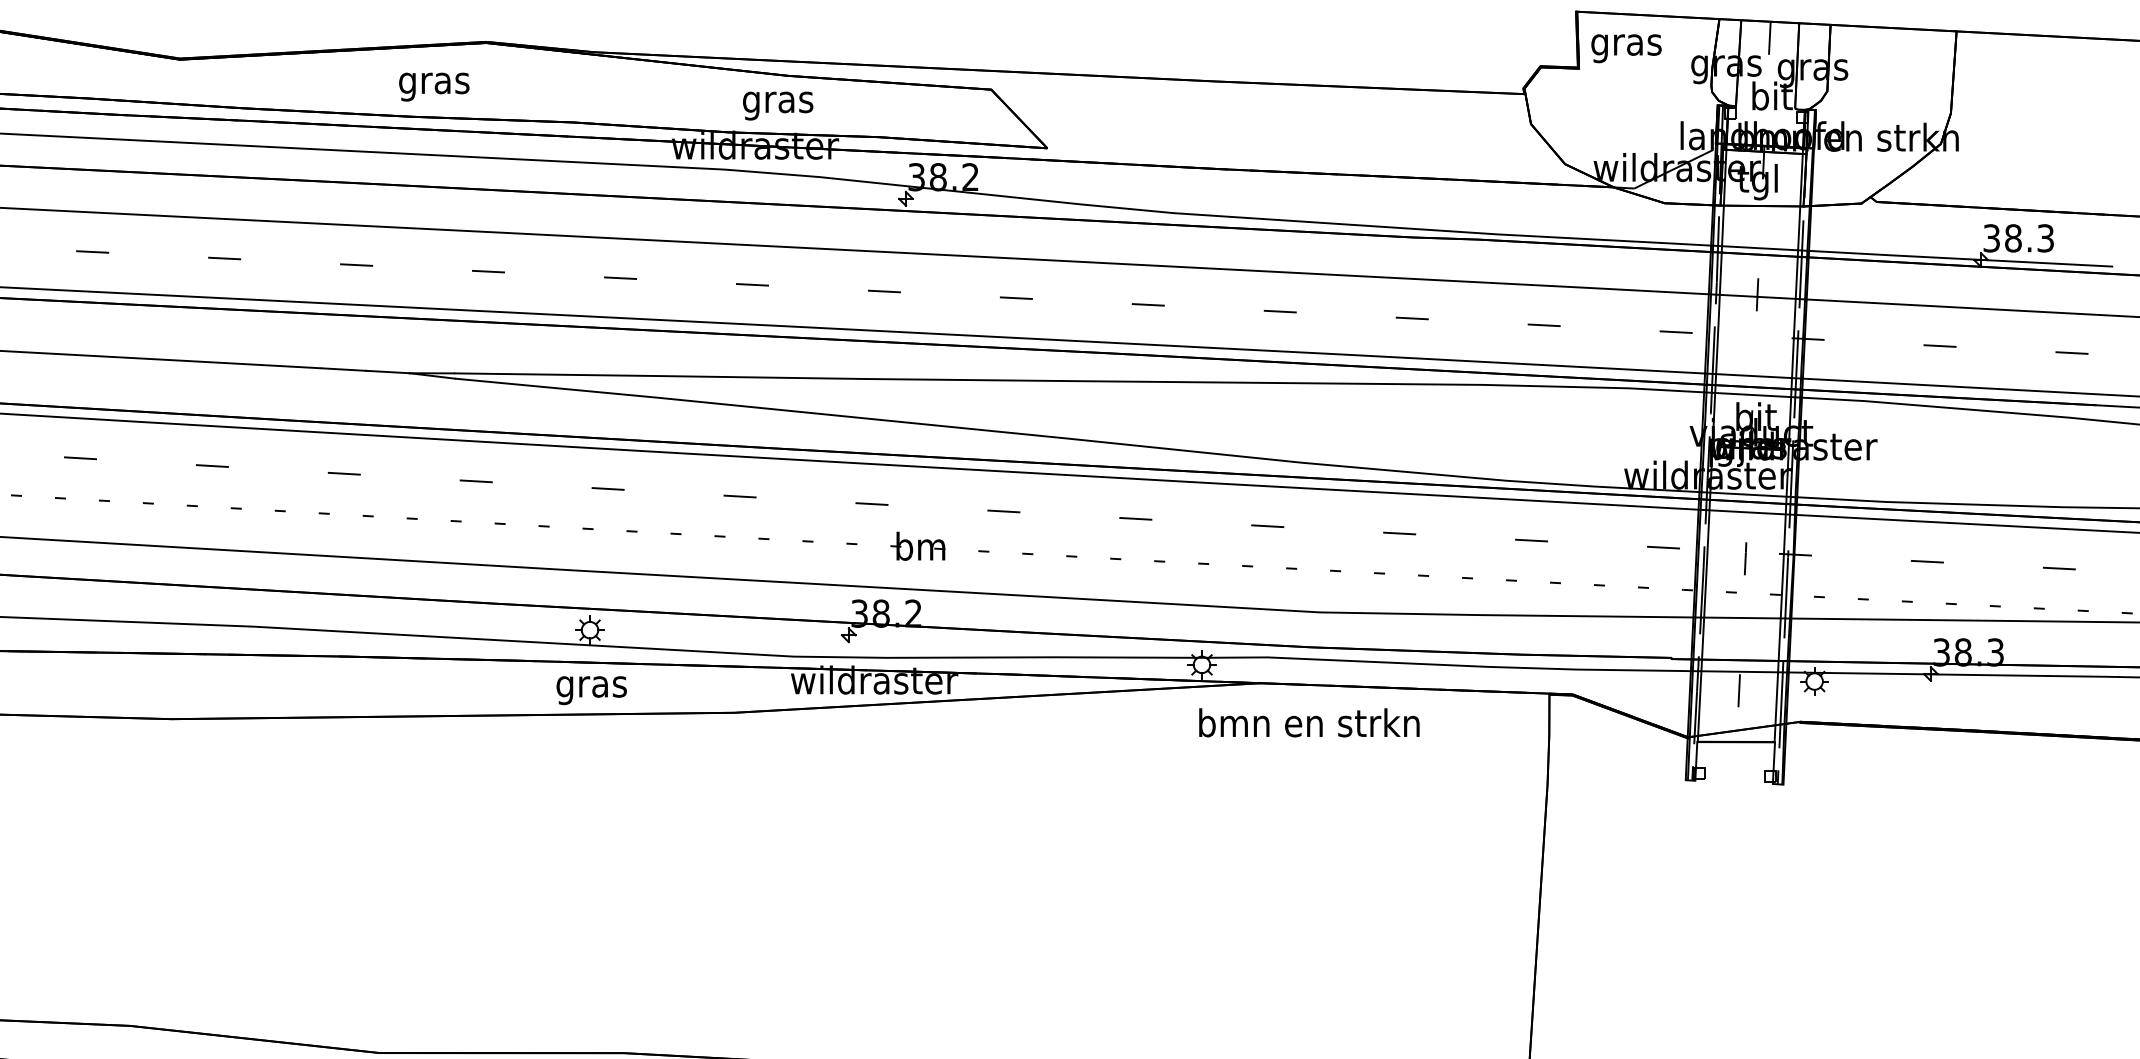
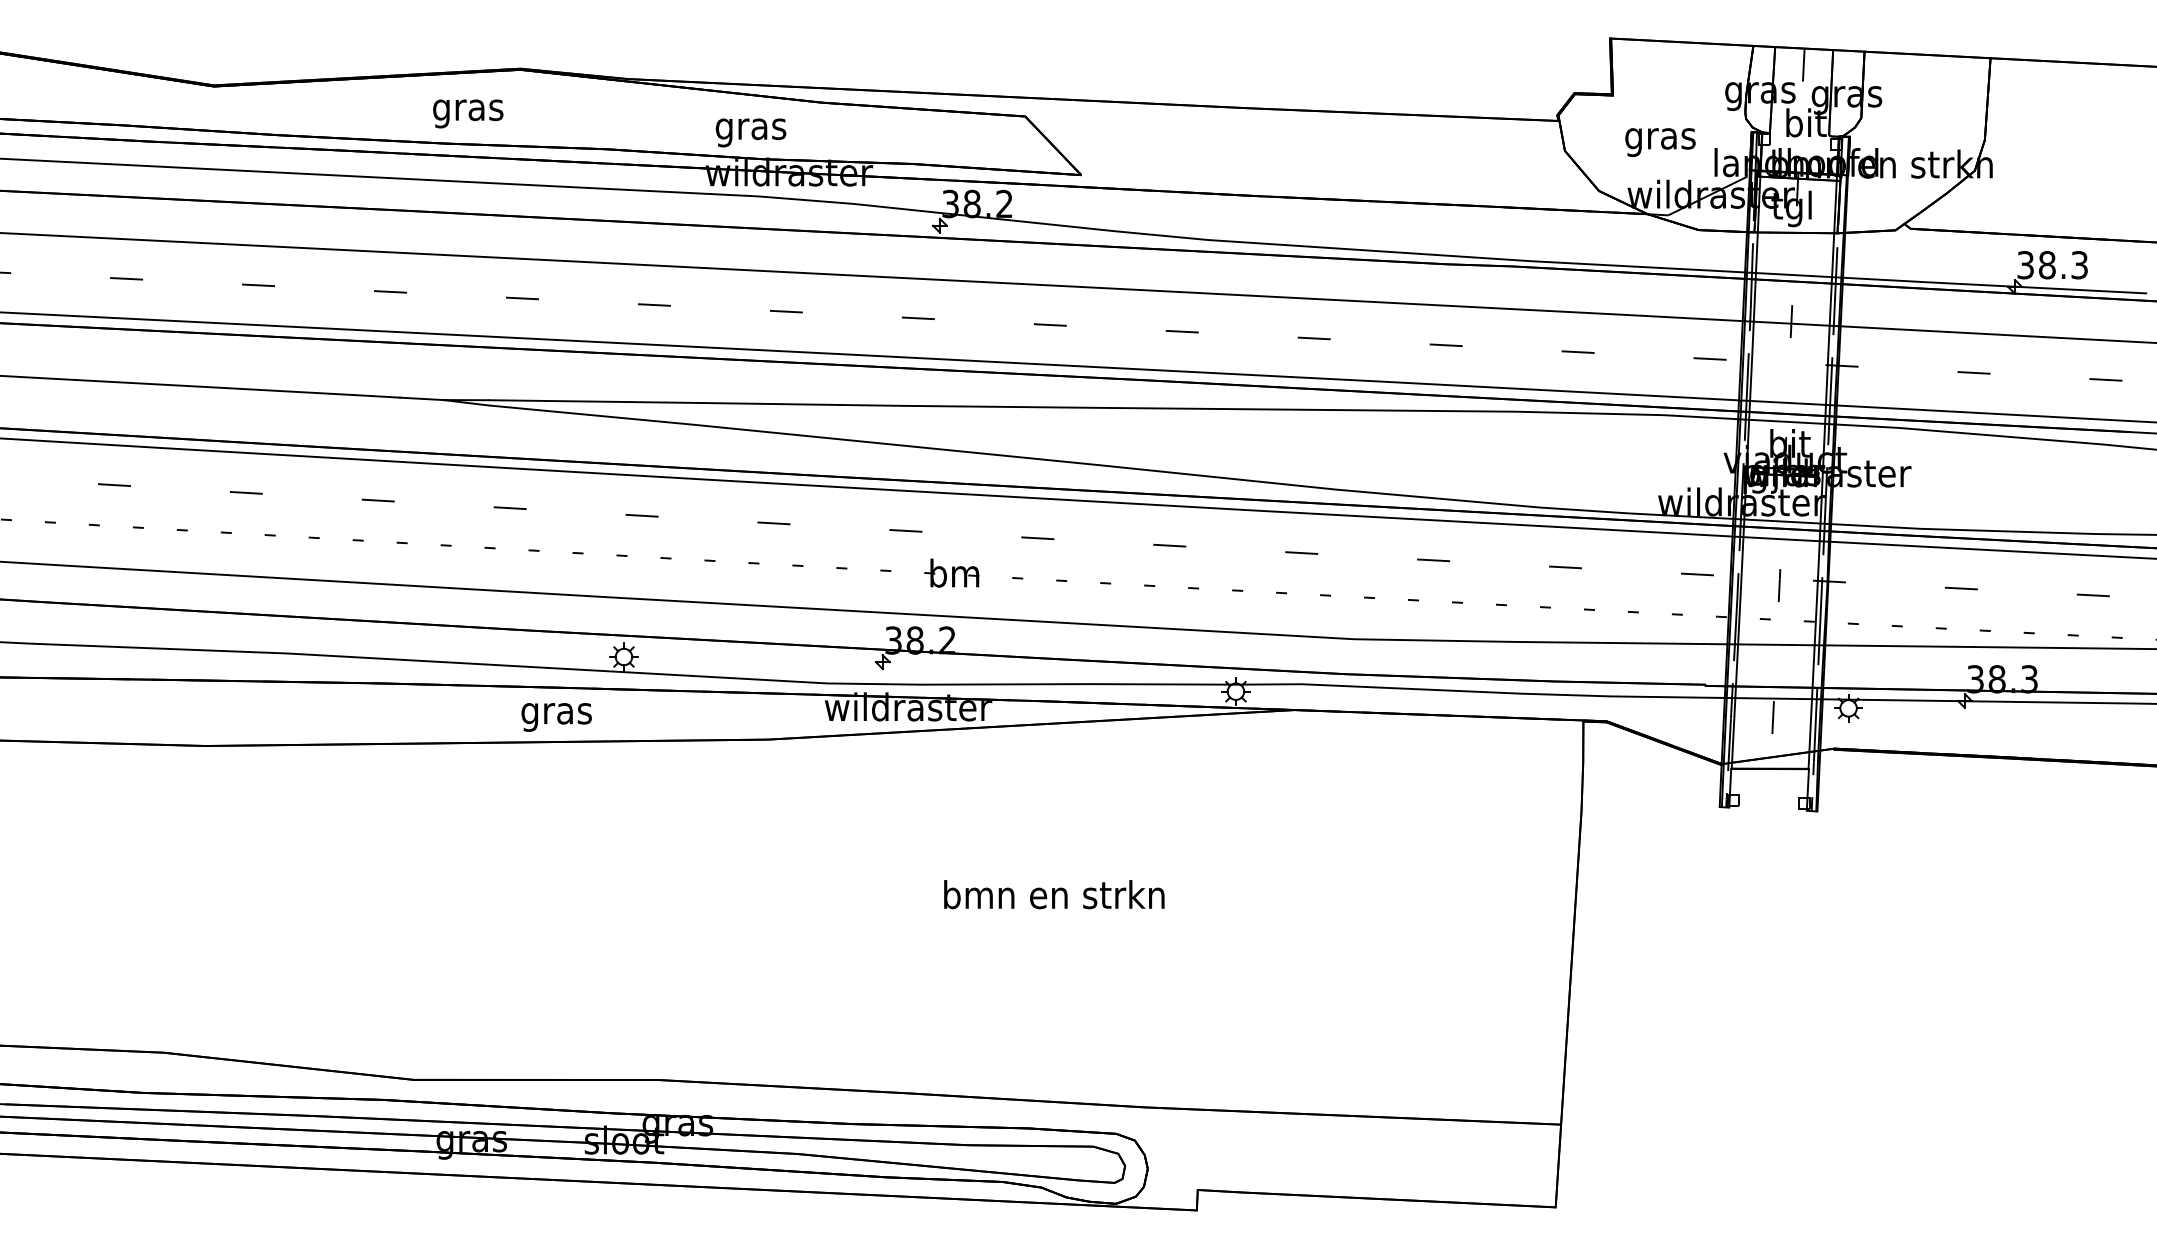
text: (1626, 48) -> (1660, 142), moved
text: (777, 105) -> (750, 132), moved
text: (591, 690) -> (556, 717), moved
text: (1309, 722) -> (1054, 894), moved

